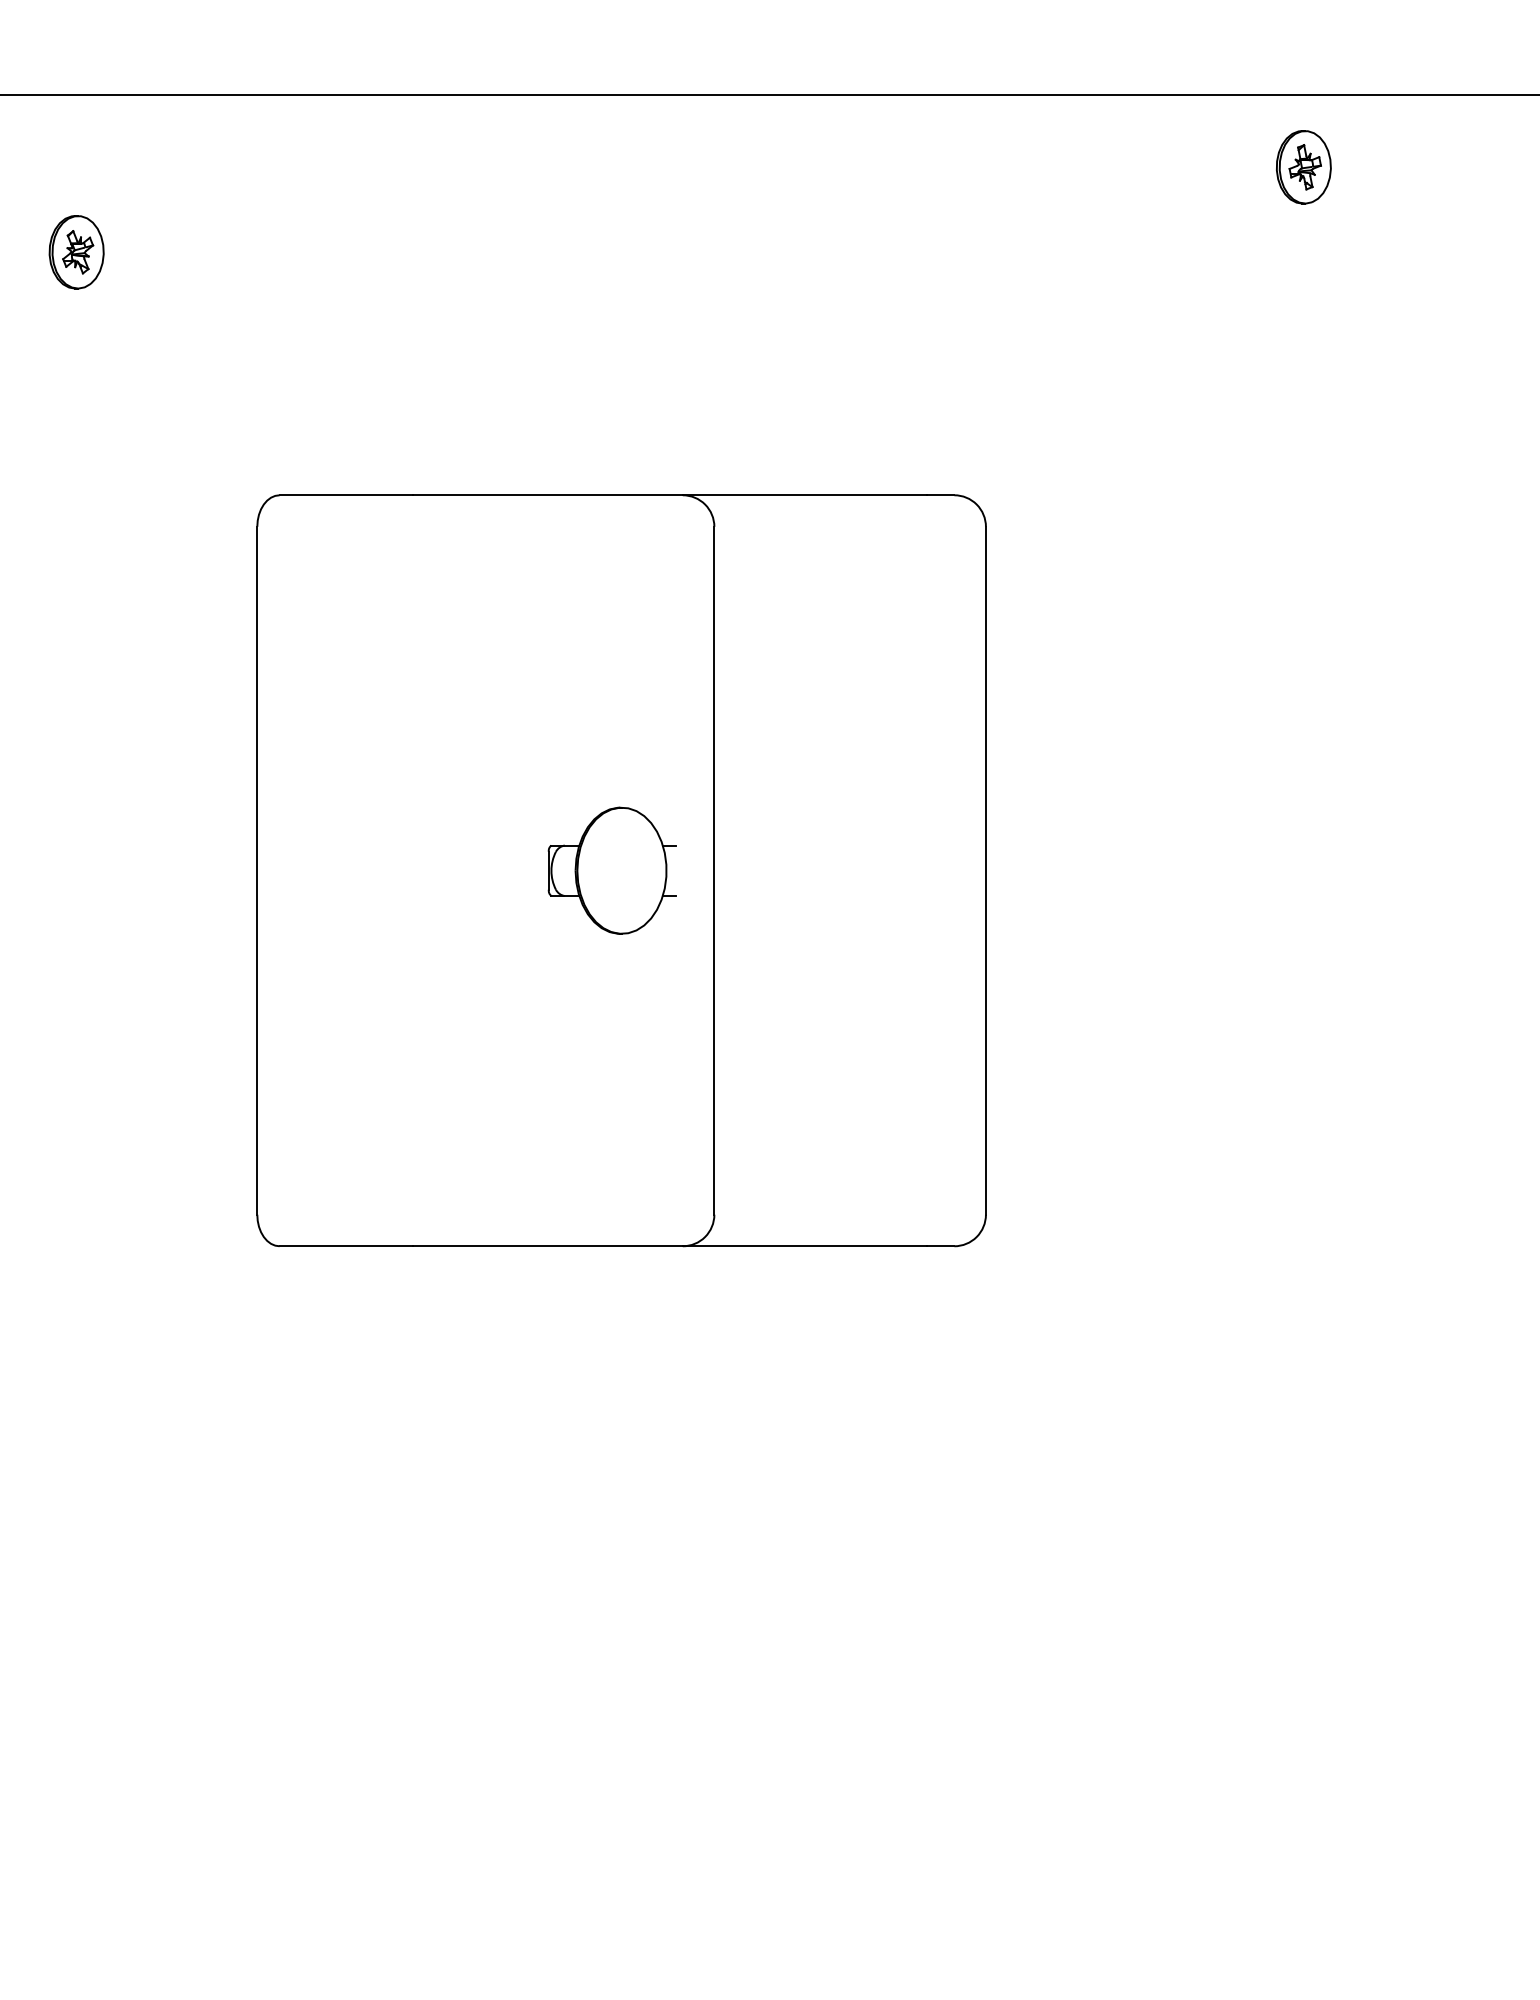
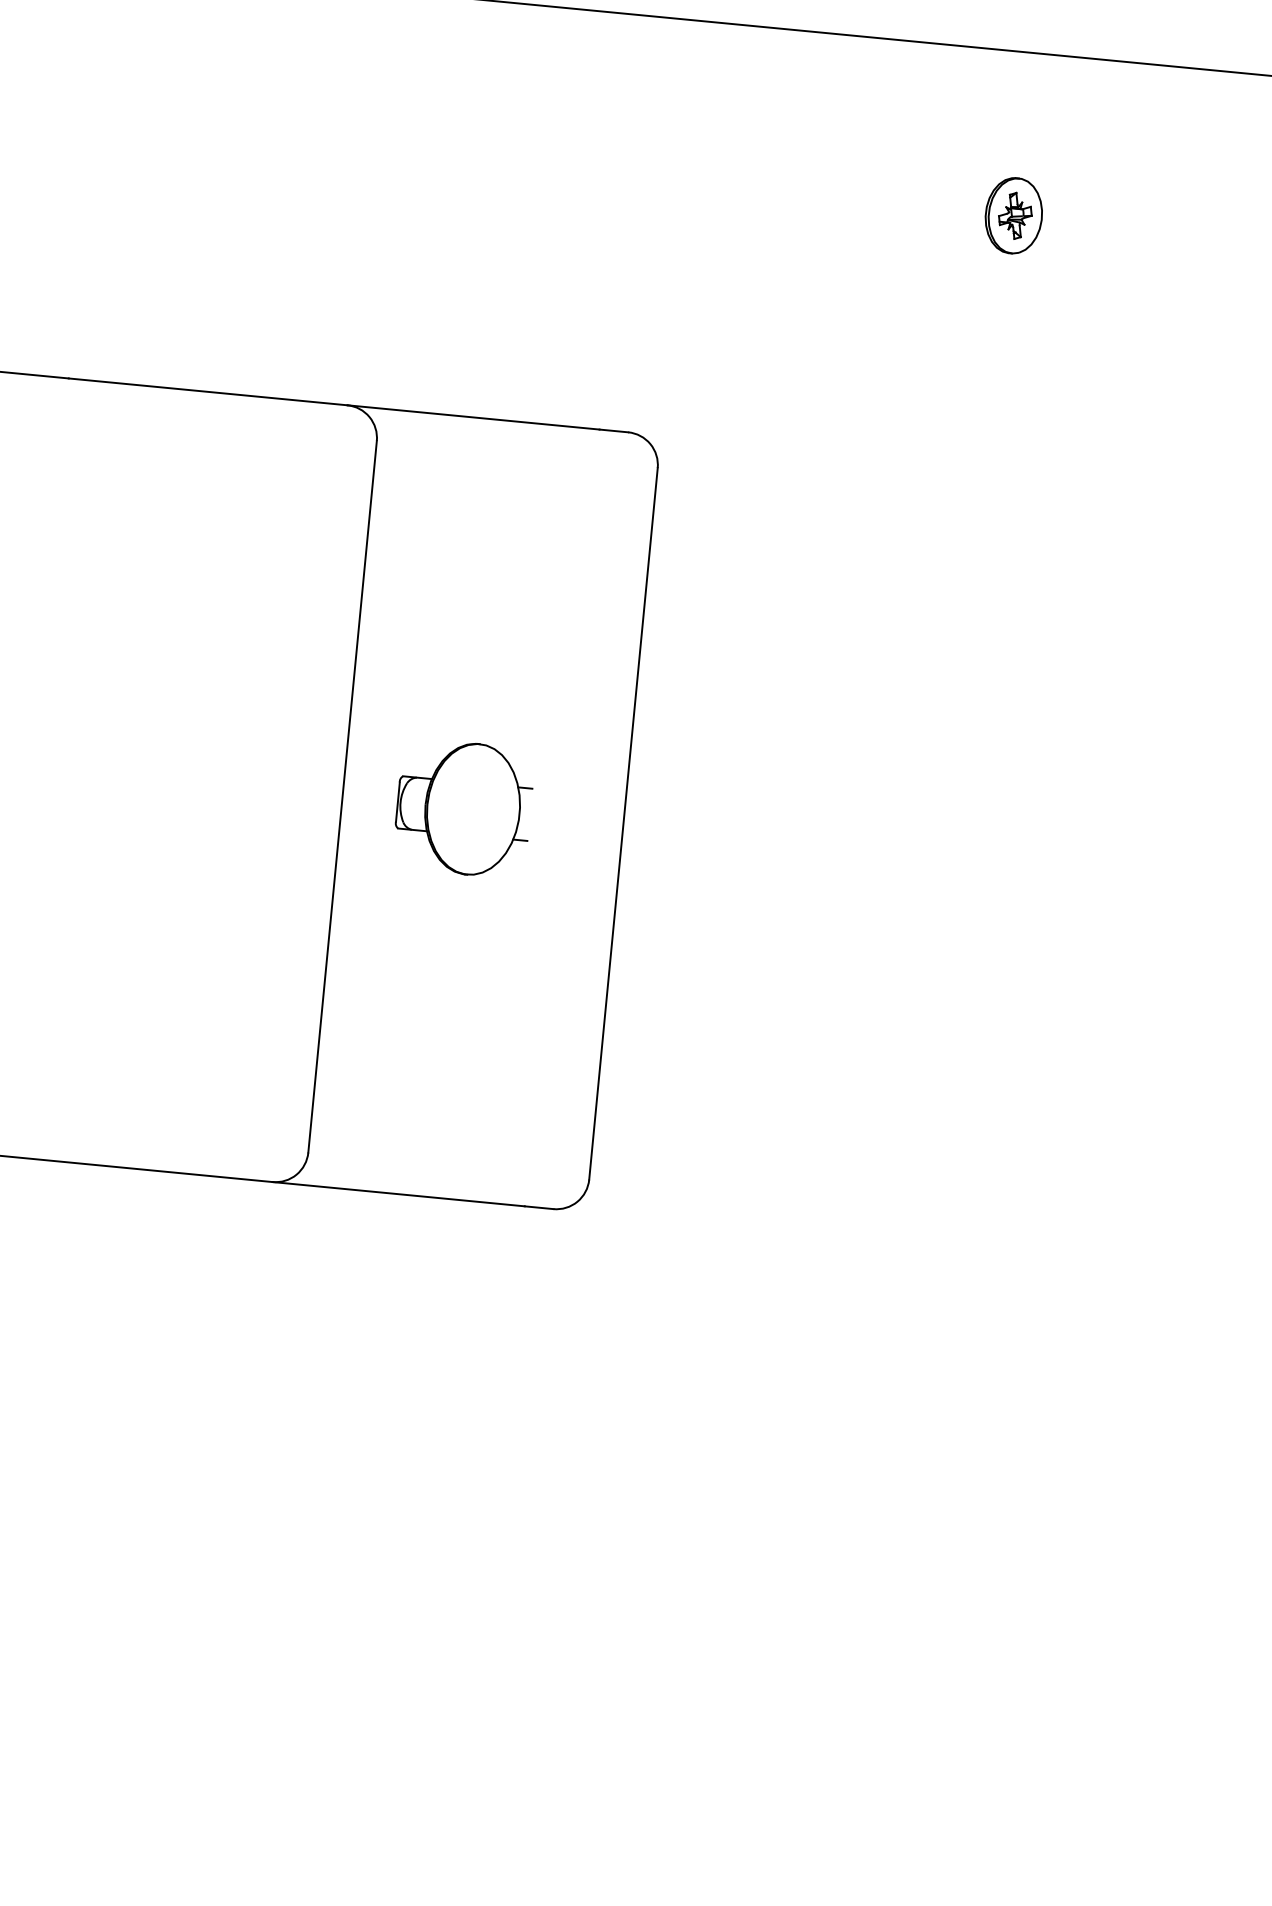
part: (1303, 167) -> (1013, 215), moved
part: (611, 870) -> (462, 808), moved

